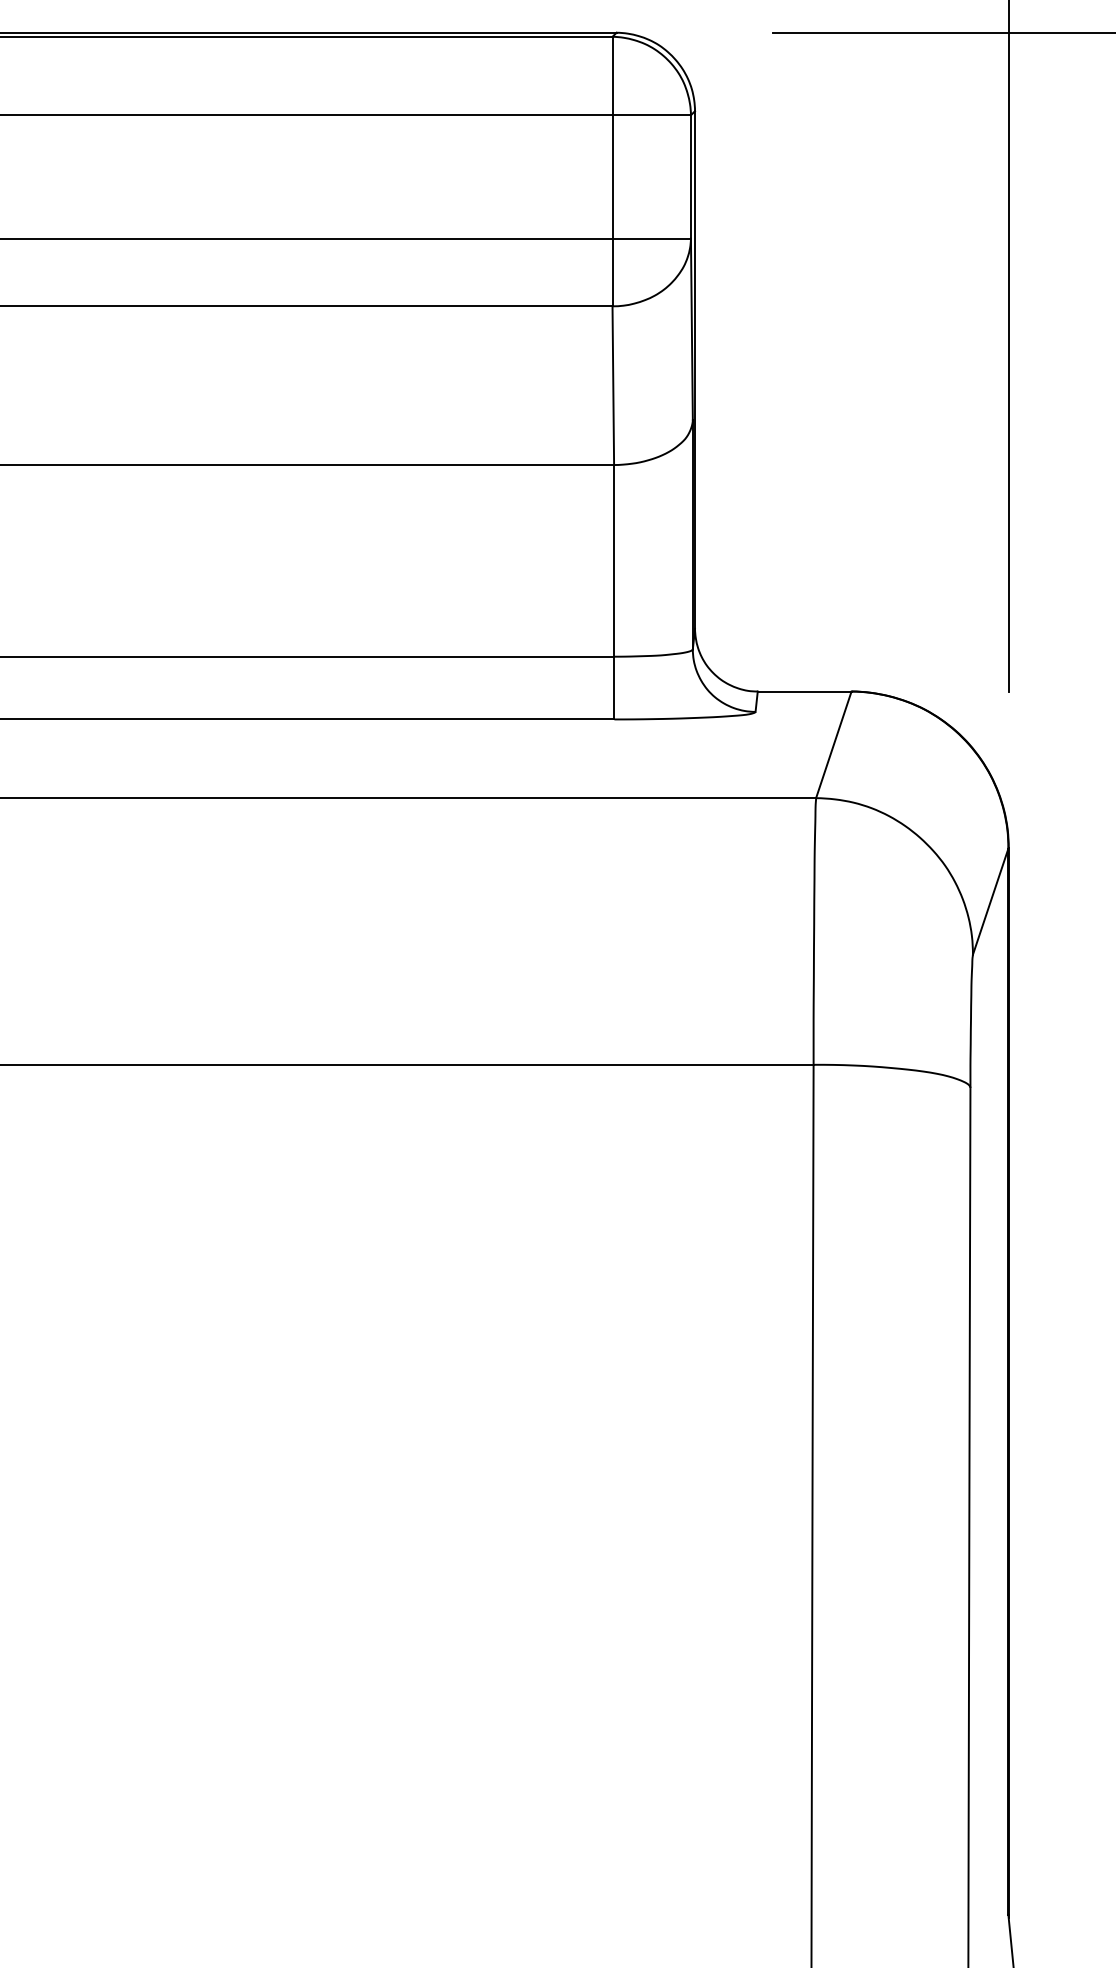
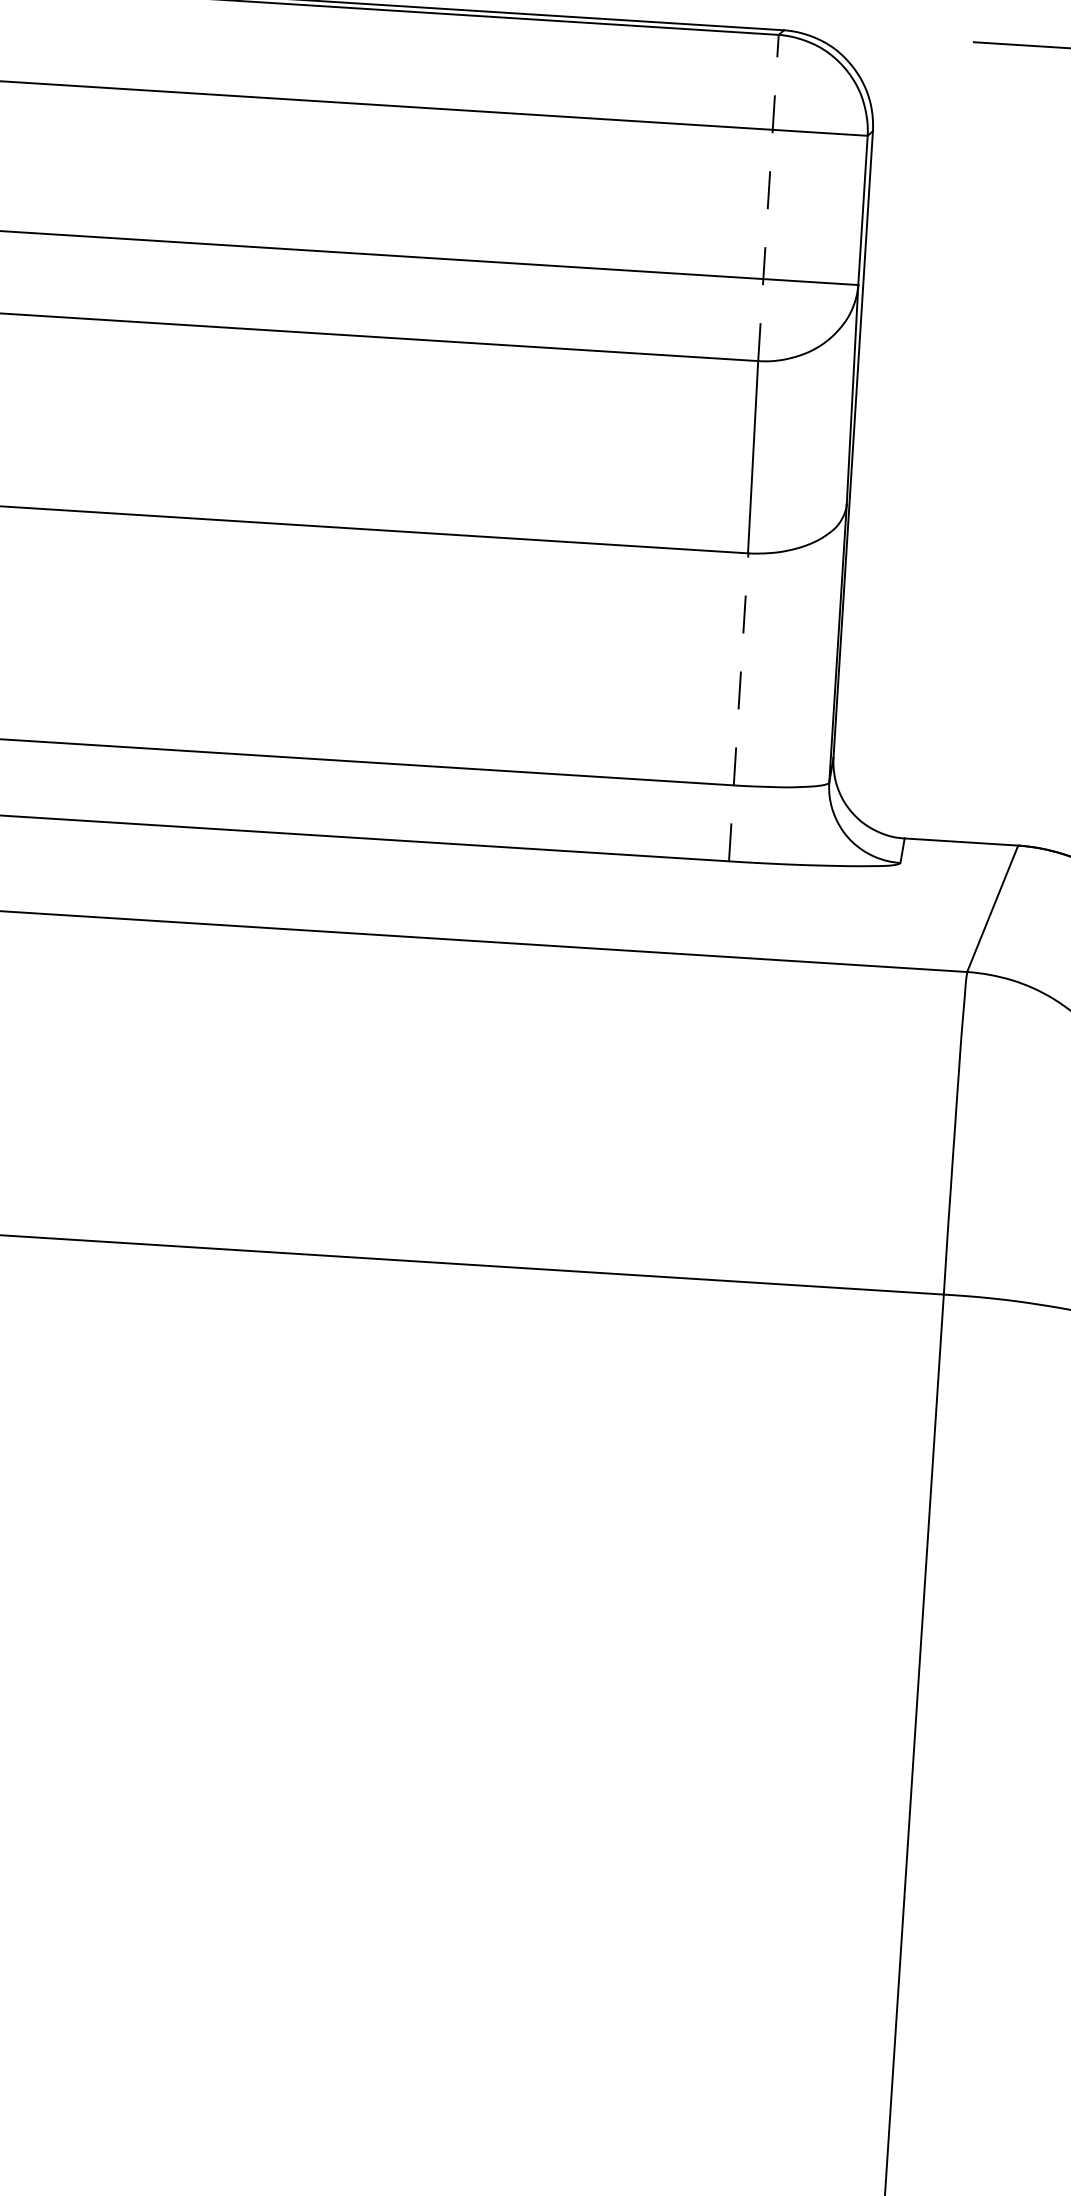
line: (612, 171) -> (768, 197), solid -> dashed
line: (614, 591) -> (738, 706), solid -> dashed

